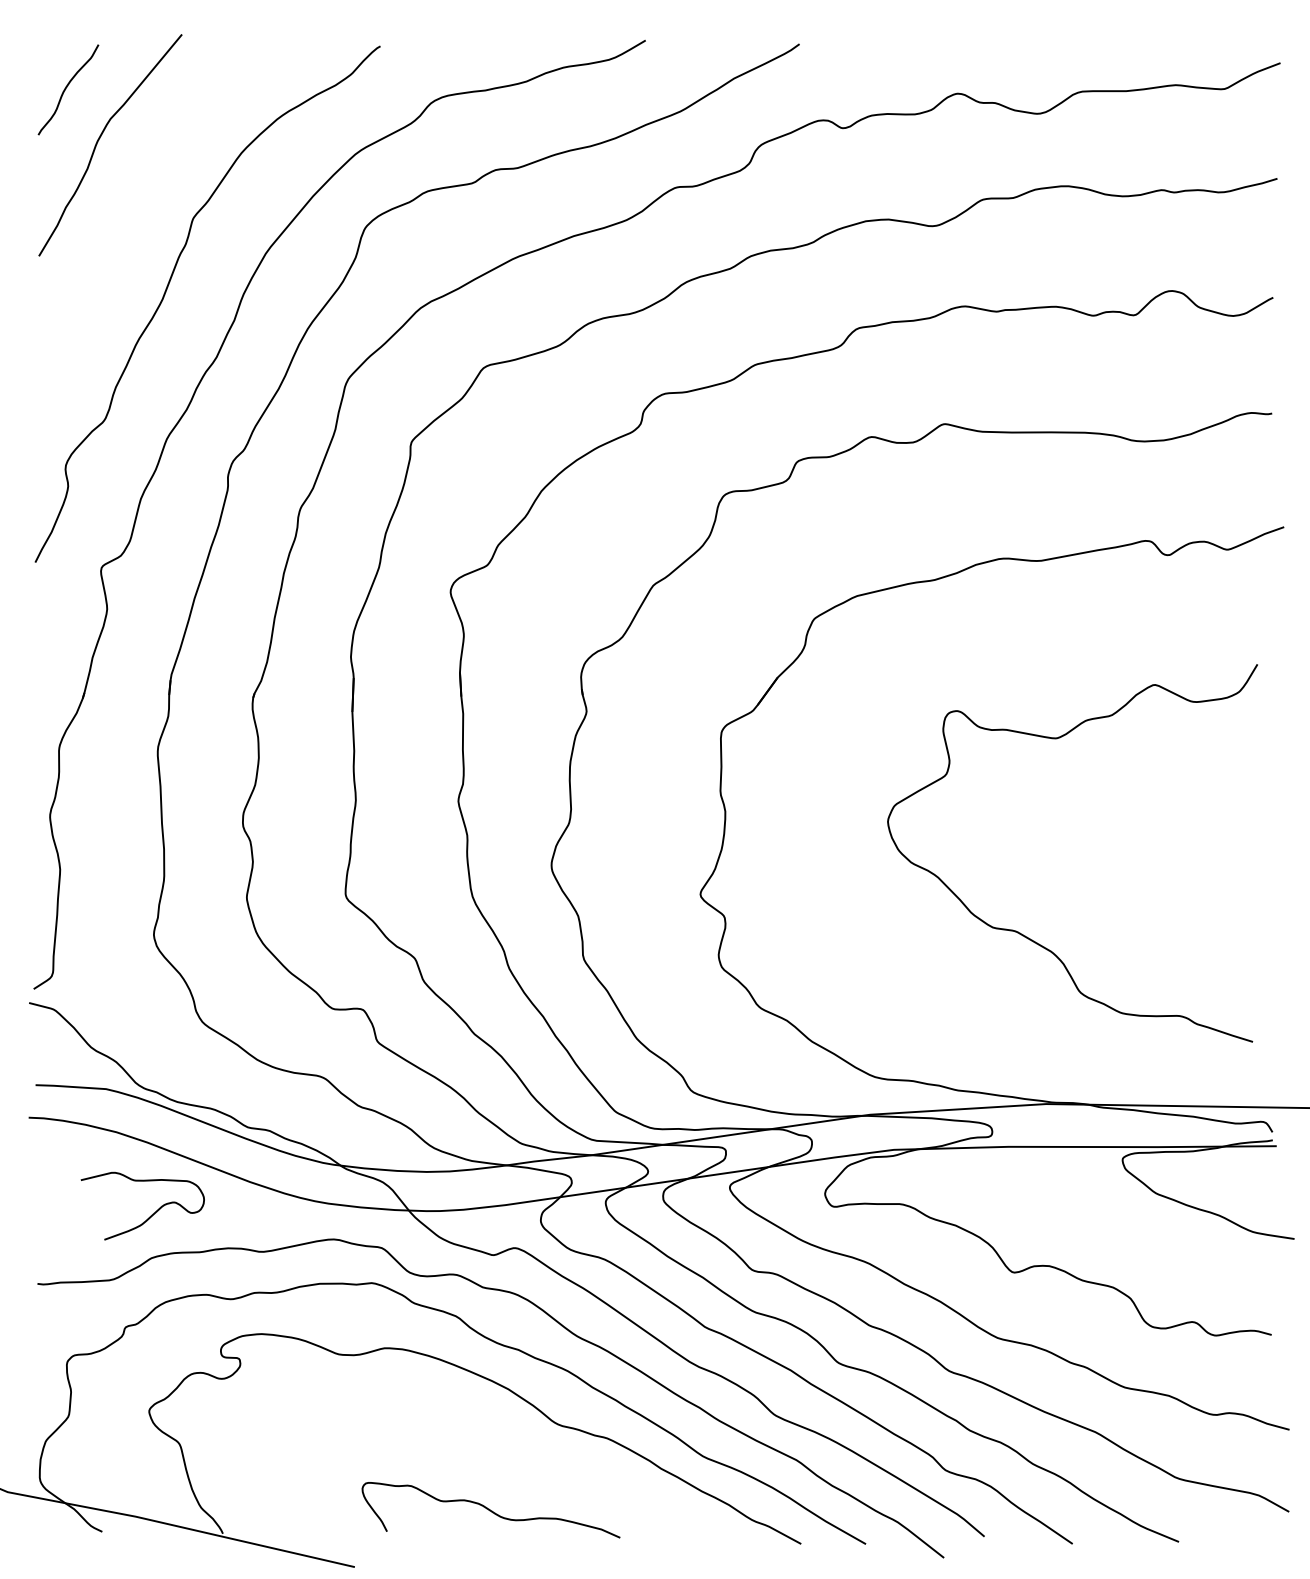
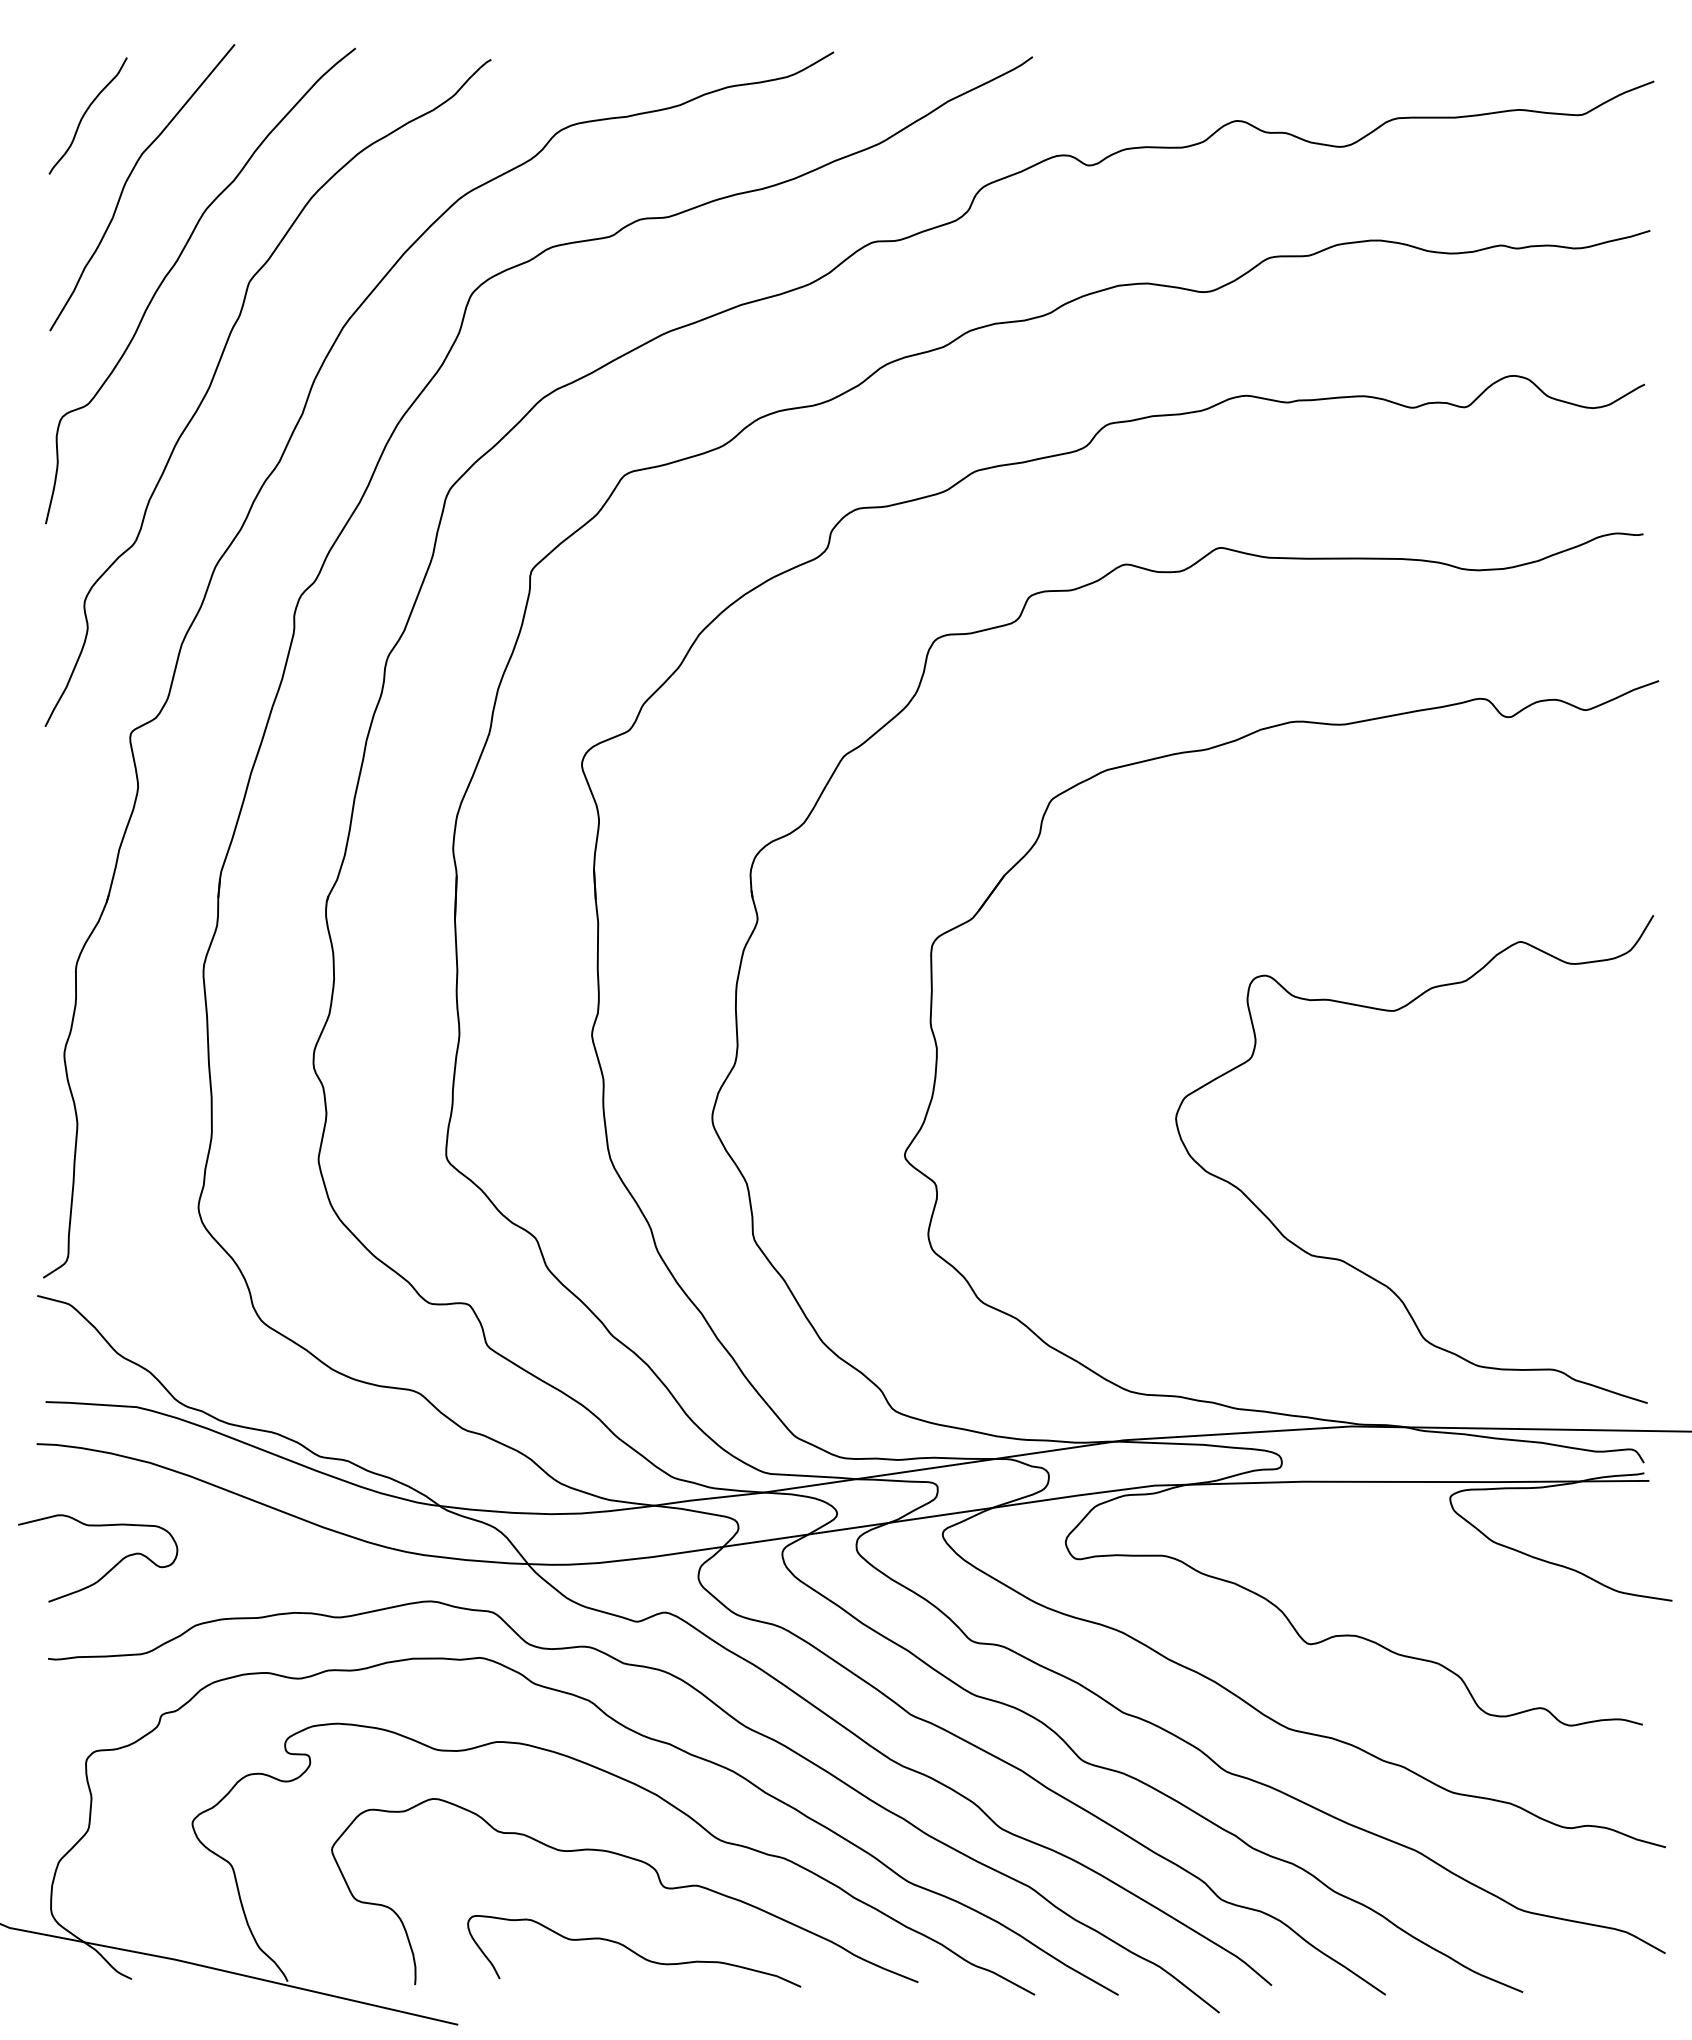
curve: (136, 205) -> (175, 265), added
curve: (1027, 936) -> (1356, 1267), moved
curve: (150, 1215) -> (108, 1570), moved
curve: (491, 1439) -> (634, 1860), added

